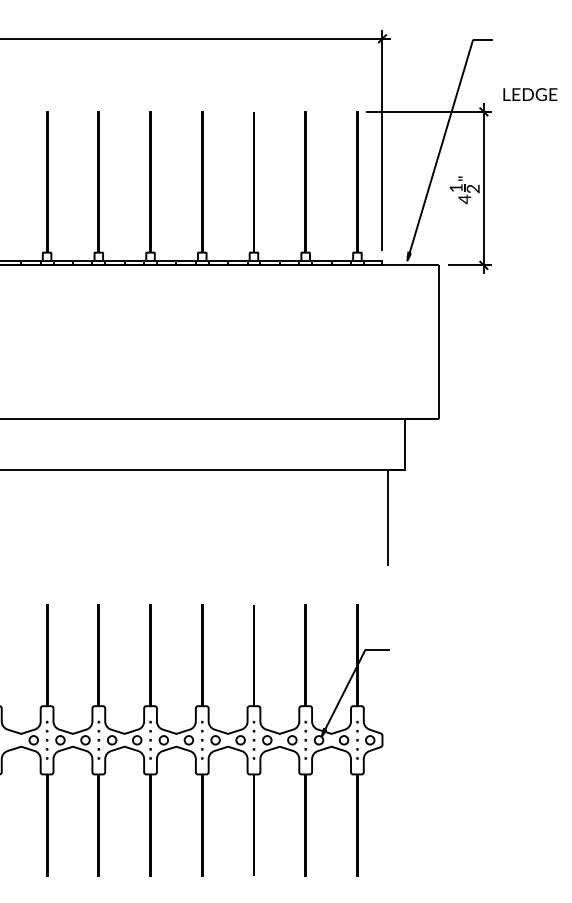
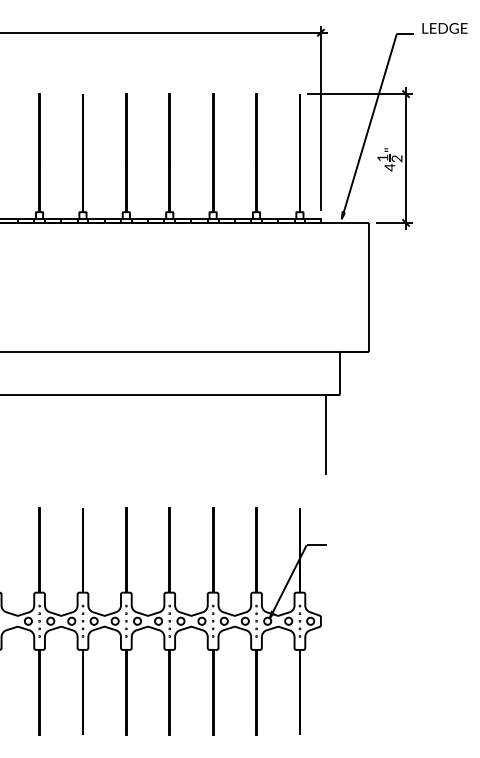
text: (530, 94) -> (445, 28), moved

